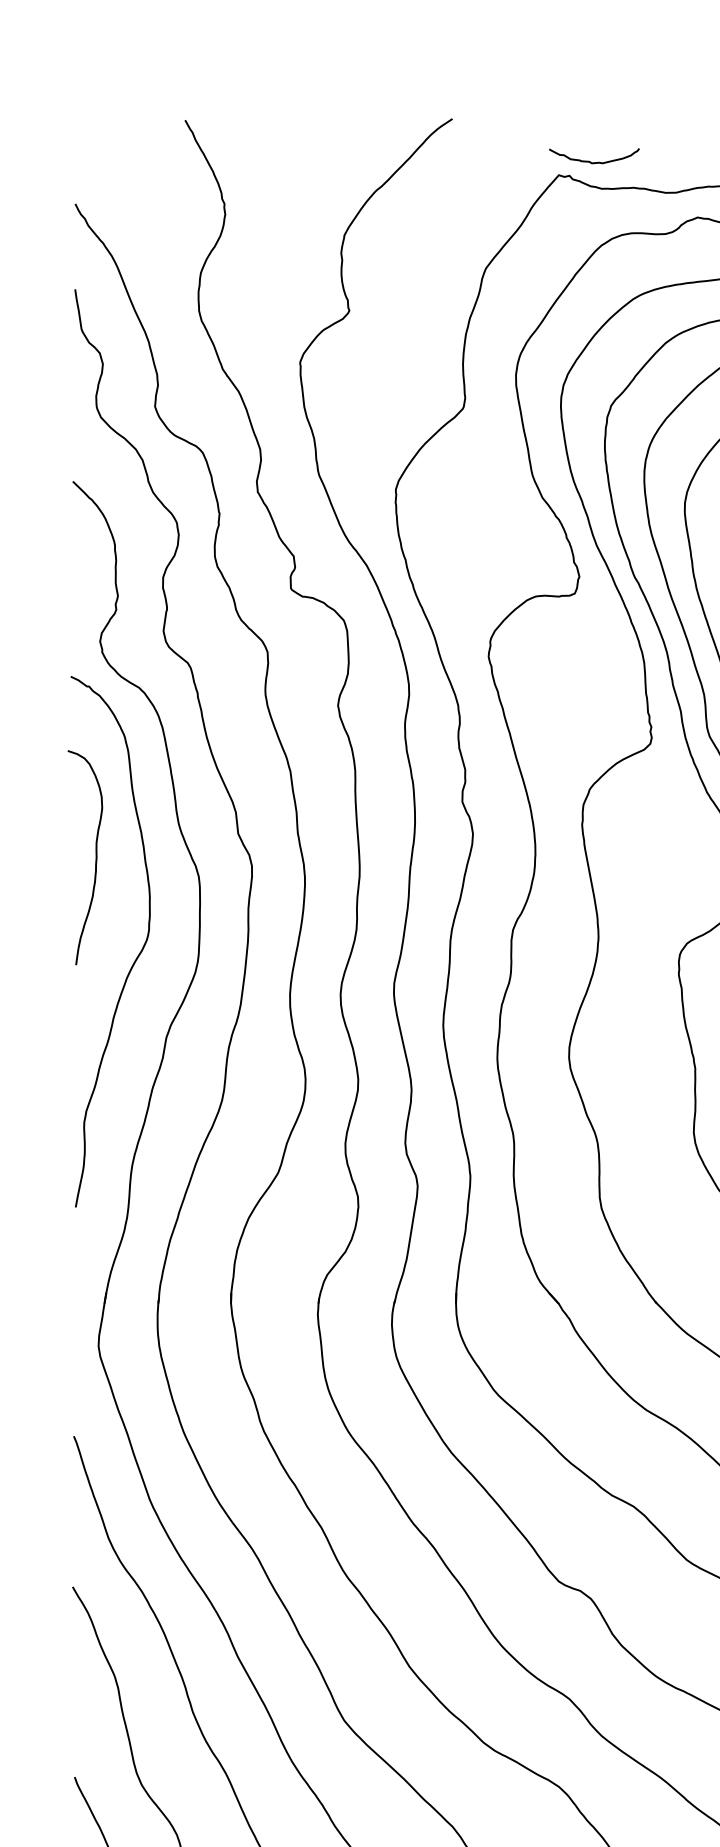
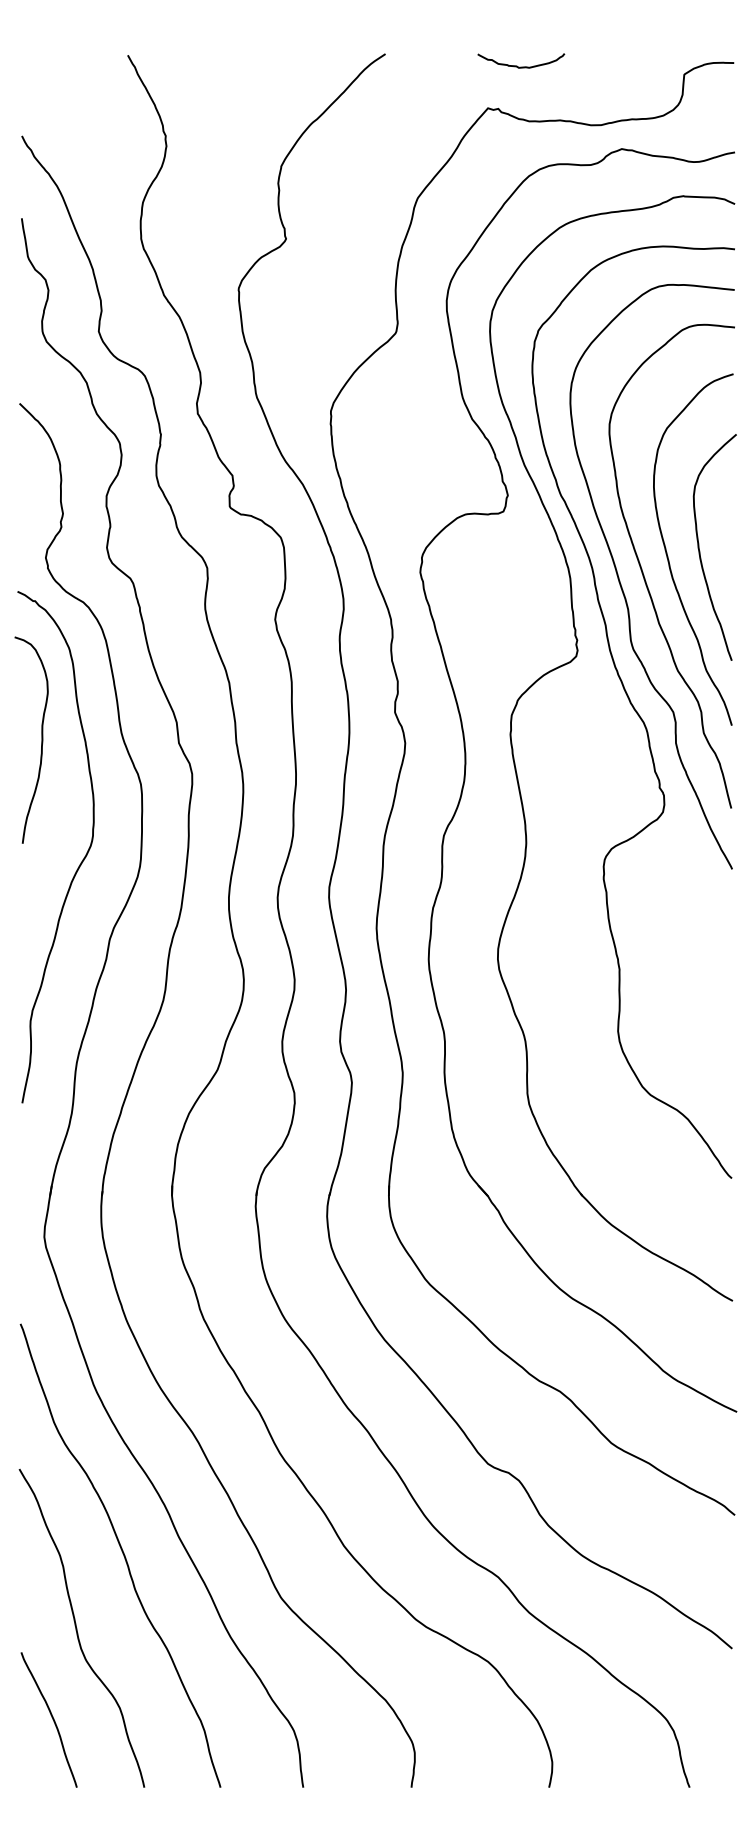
curve: (594, 161) -> (521, 66), moved
curve: (95, 857) -> (41, 739), moved

